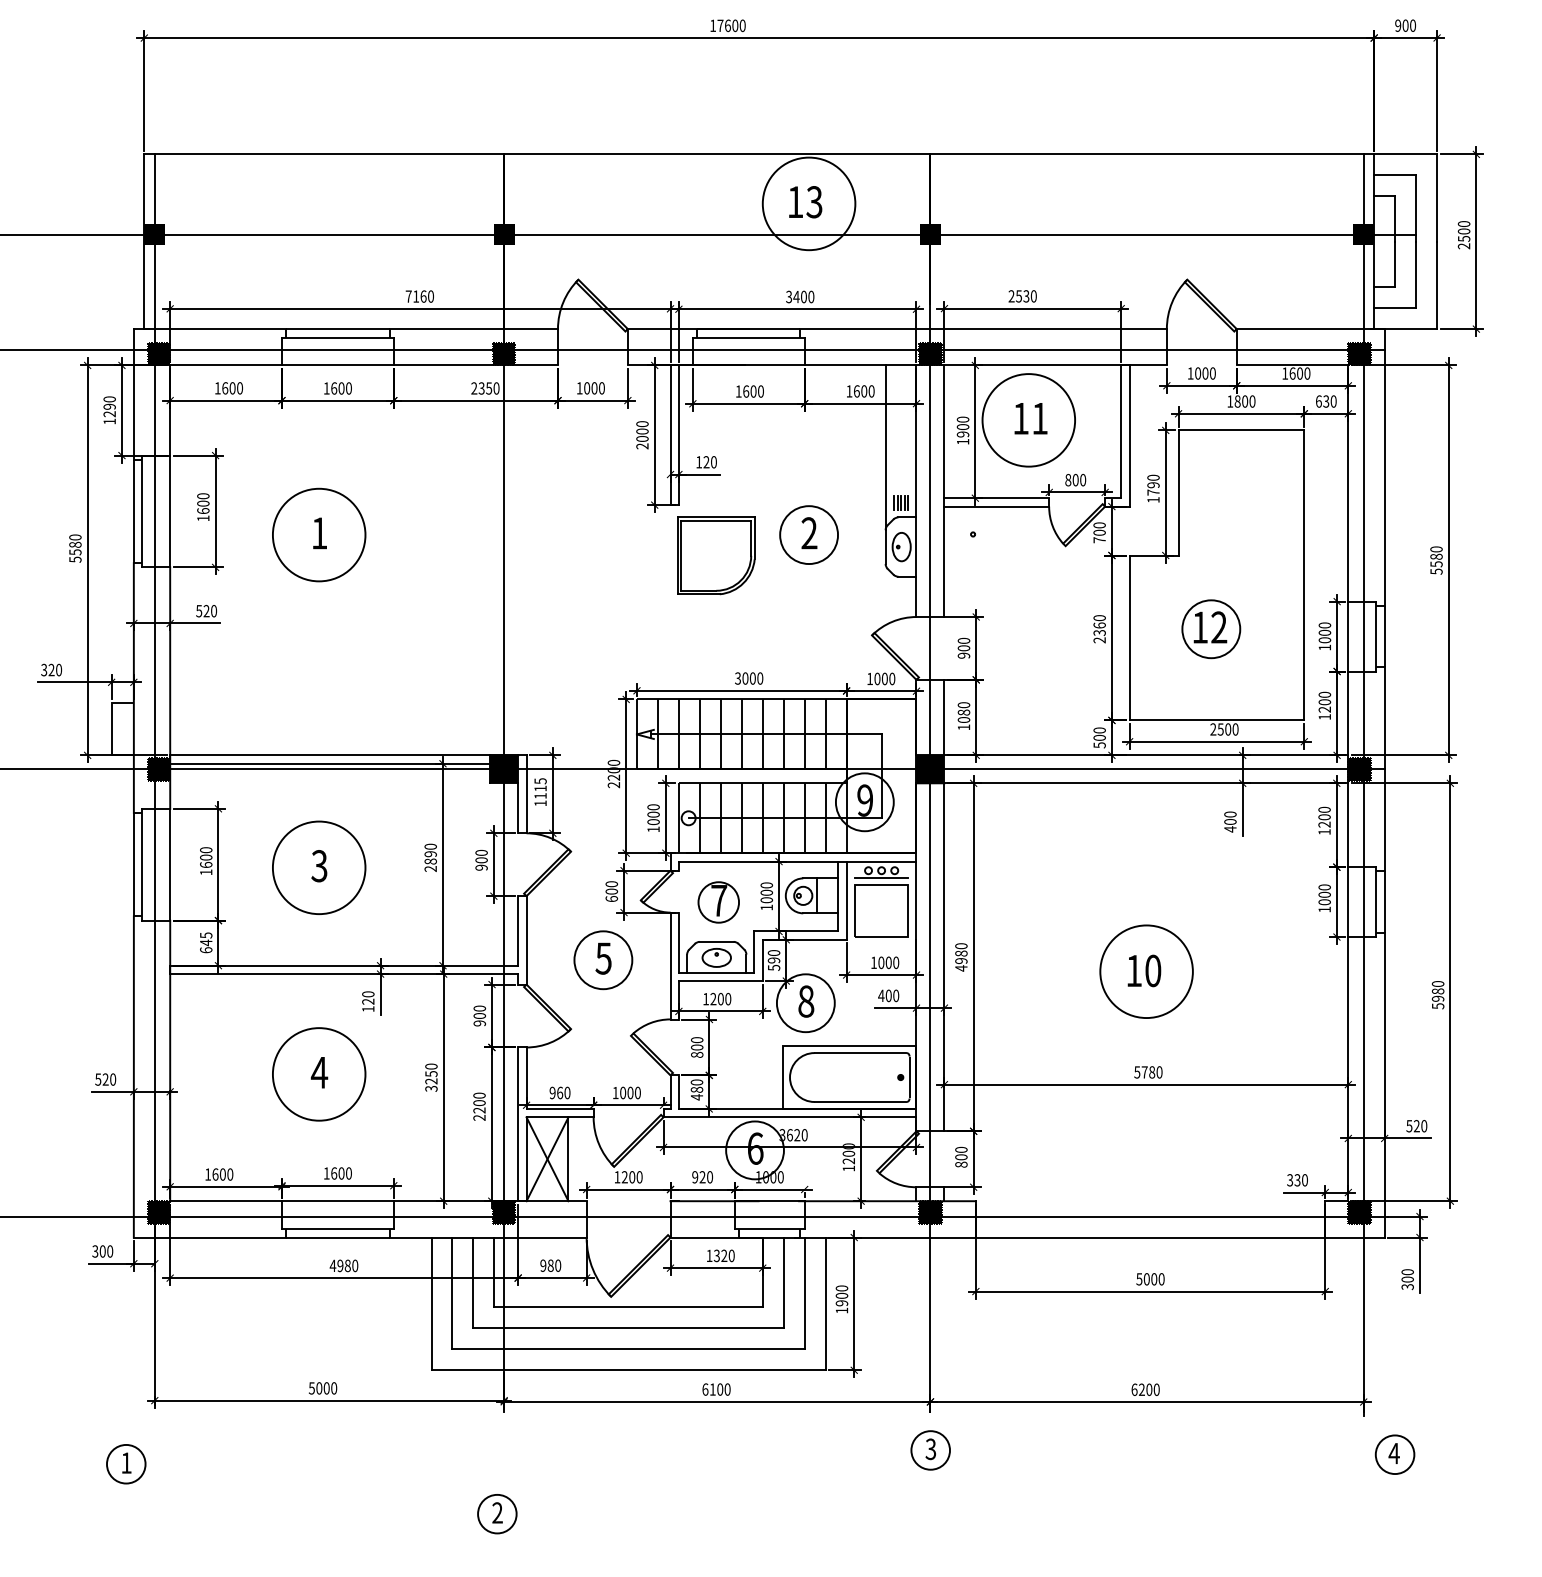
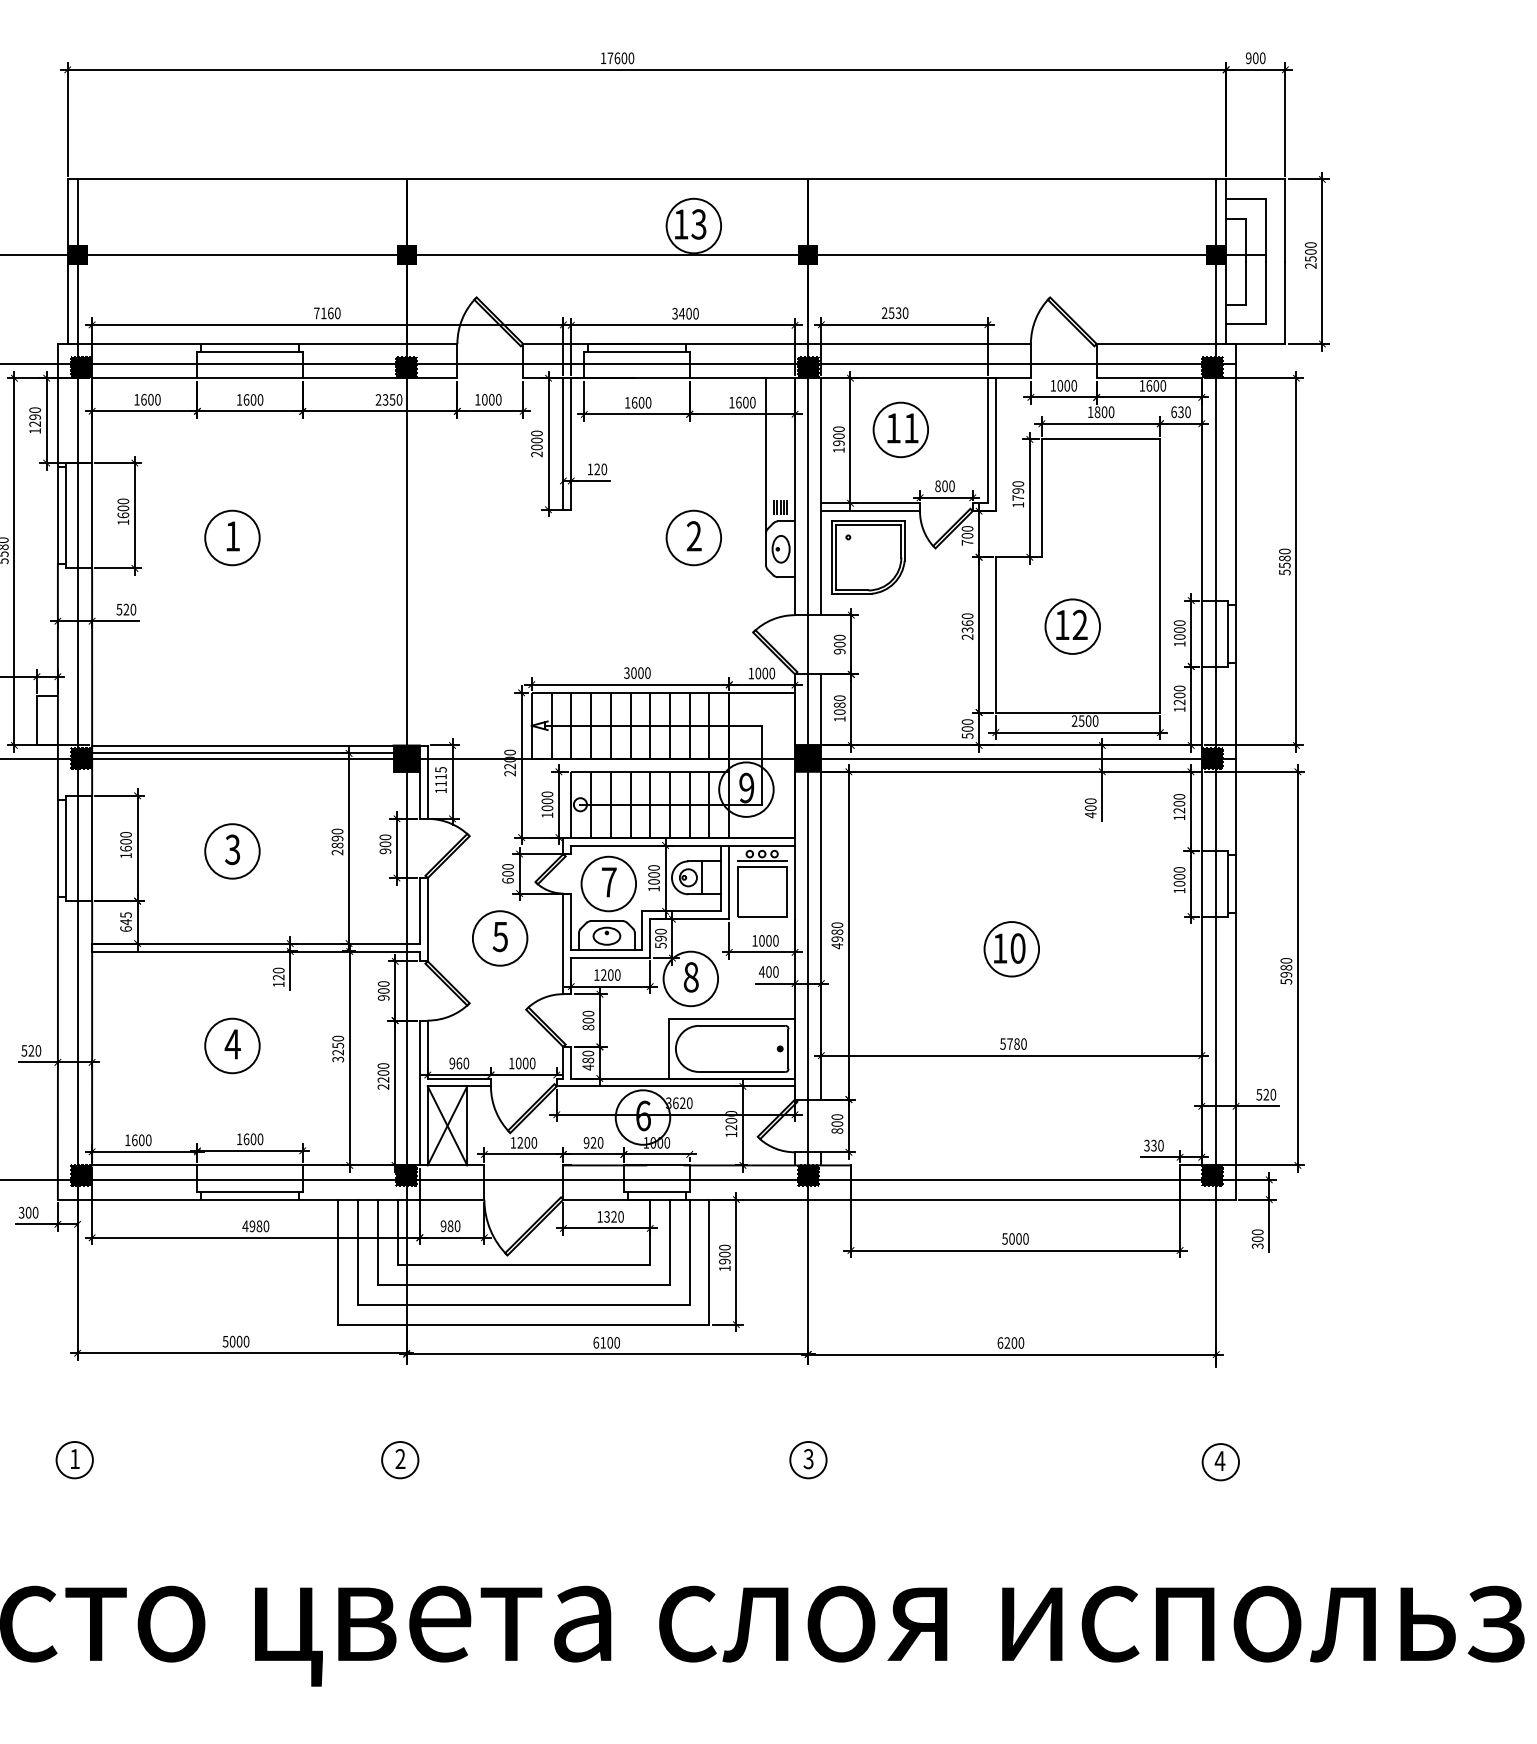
circle: (808, 203) -> (693, 225), size x0.62
circle: (1028, 419) -> (900, 429), size x0.62
circle: (319, 534) -> (232, 537), size x0.62
part: (716, 555) -> (868, 557), moved
circle: (319, 867) -> (232, 851), size x0.62
circle: (718, 901) -> (608, 883), size x1.43
circle: (1146, 971) -> (1011, 949), size x0.62
circle: (319, 1073) -> (232, 1045), size x0.62
part: (930, 1450) -> (808, 1460), moved
part: (1394, 1455) -> (1220, 1462), moved
part: (125, 1464) -> (74, 1460), moved

